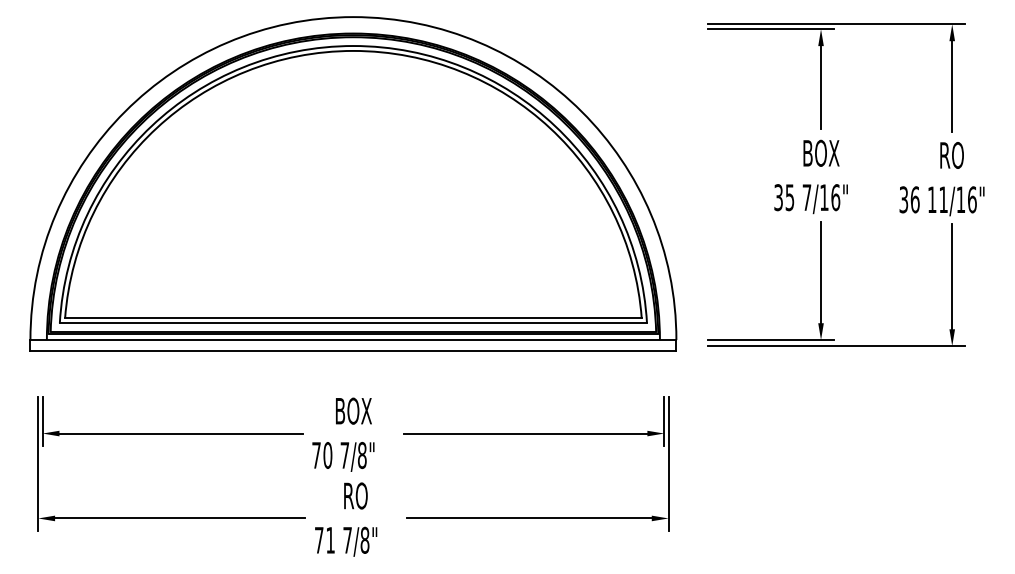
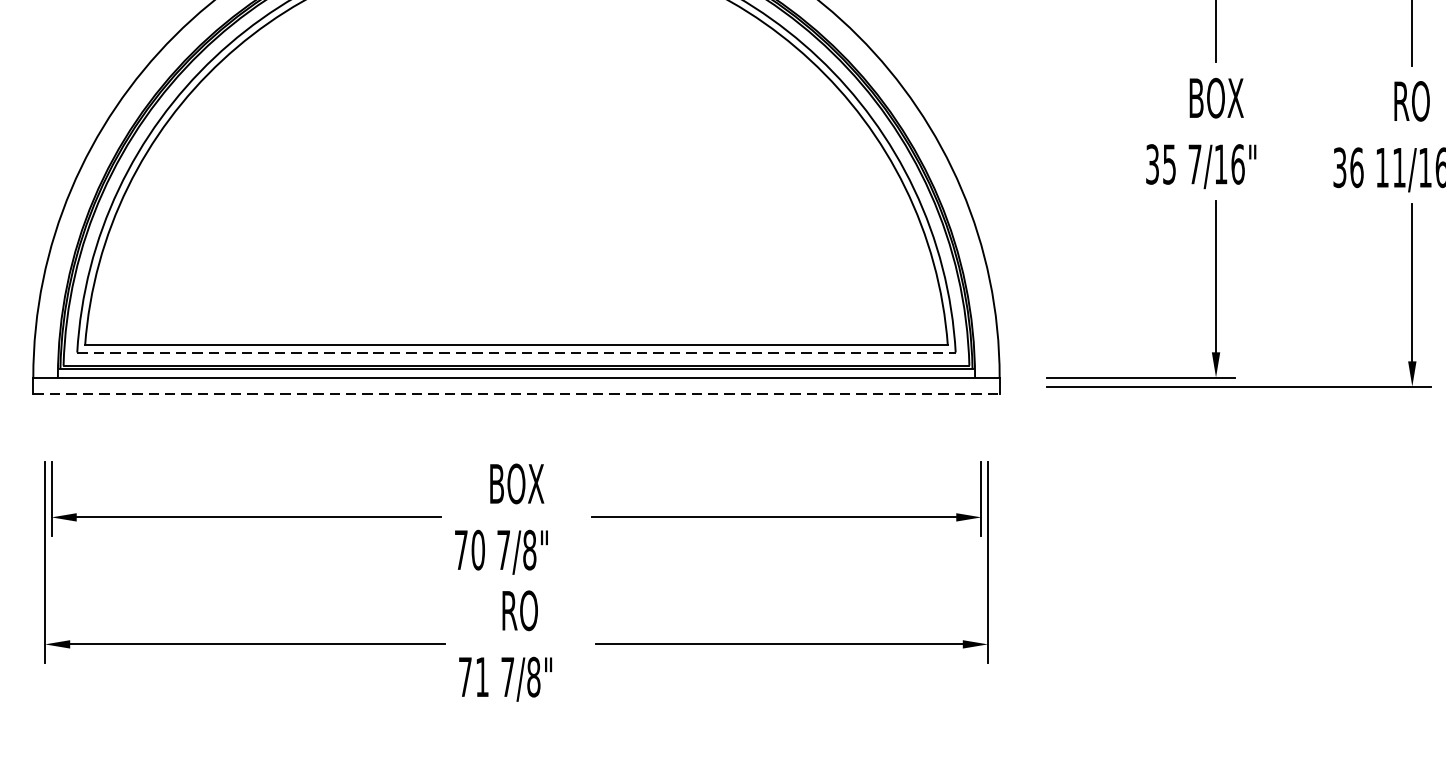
line: (353, 323) -> (516, 352), solid -> dashed
line: (353, 350) -> (516, 393), solid -> dashed

